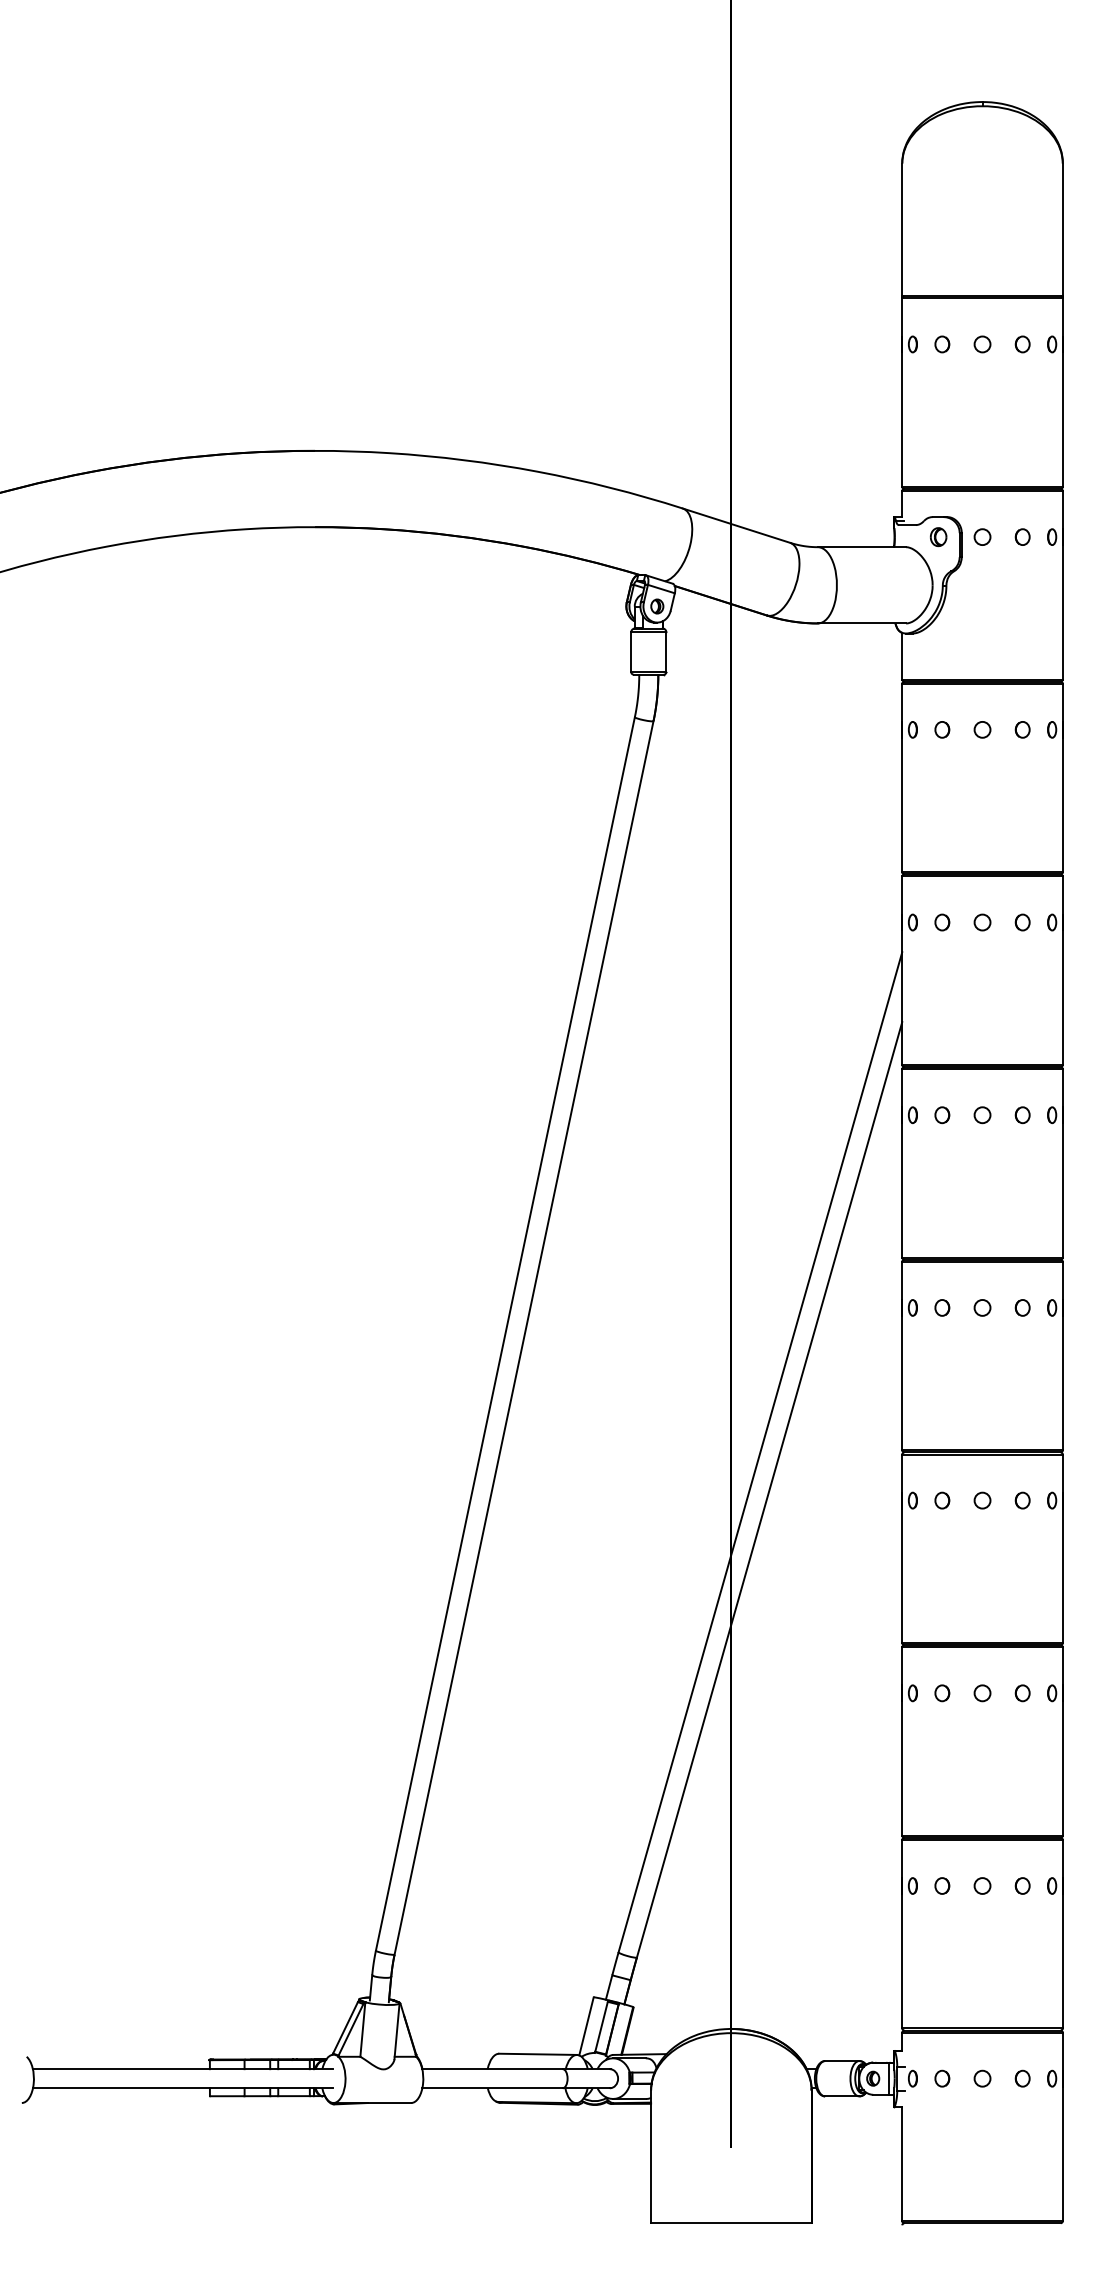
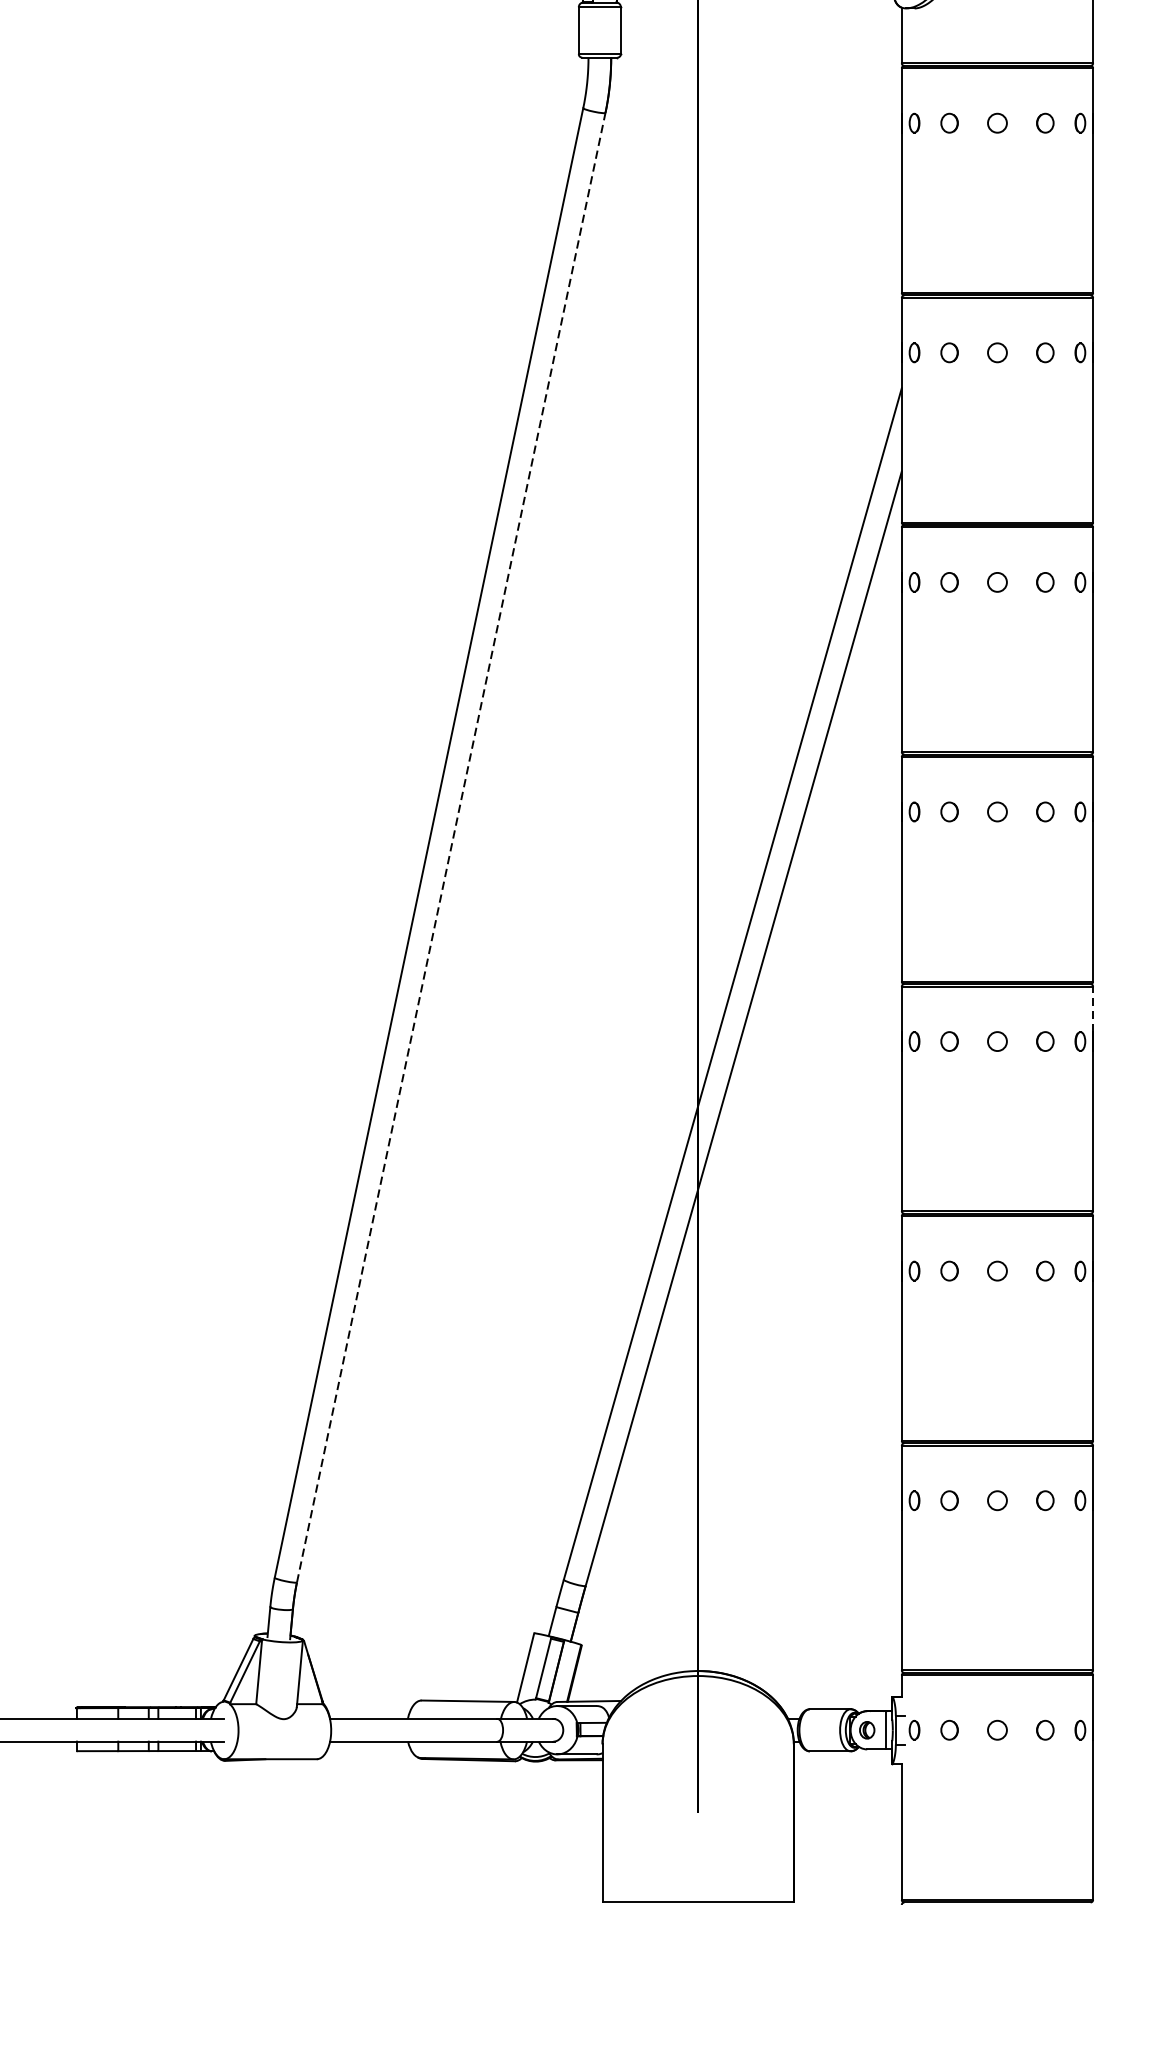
line: (524, 1337) -> (451, 847), solid -> dashed
line: (1062, 1473) -> (1092, 1009), solid -> dashed

